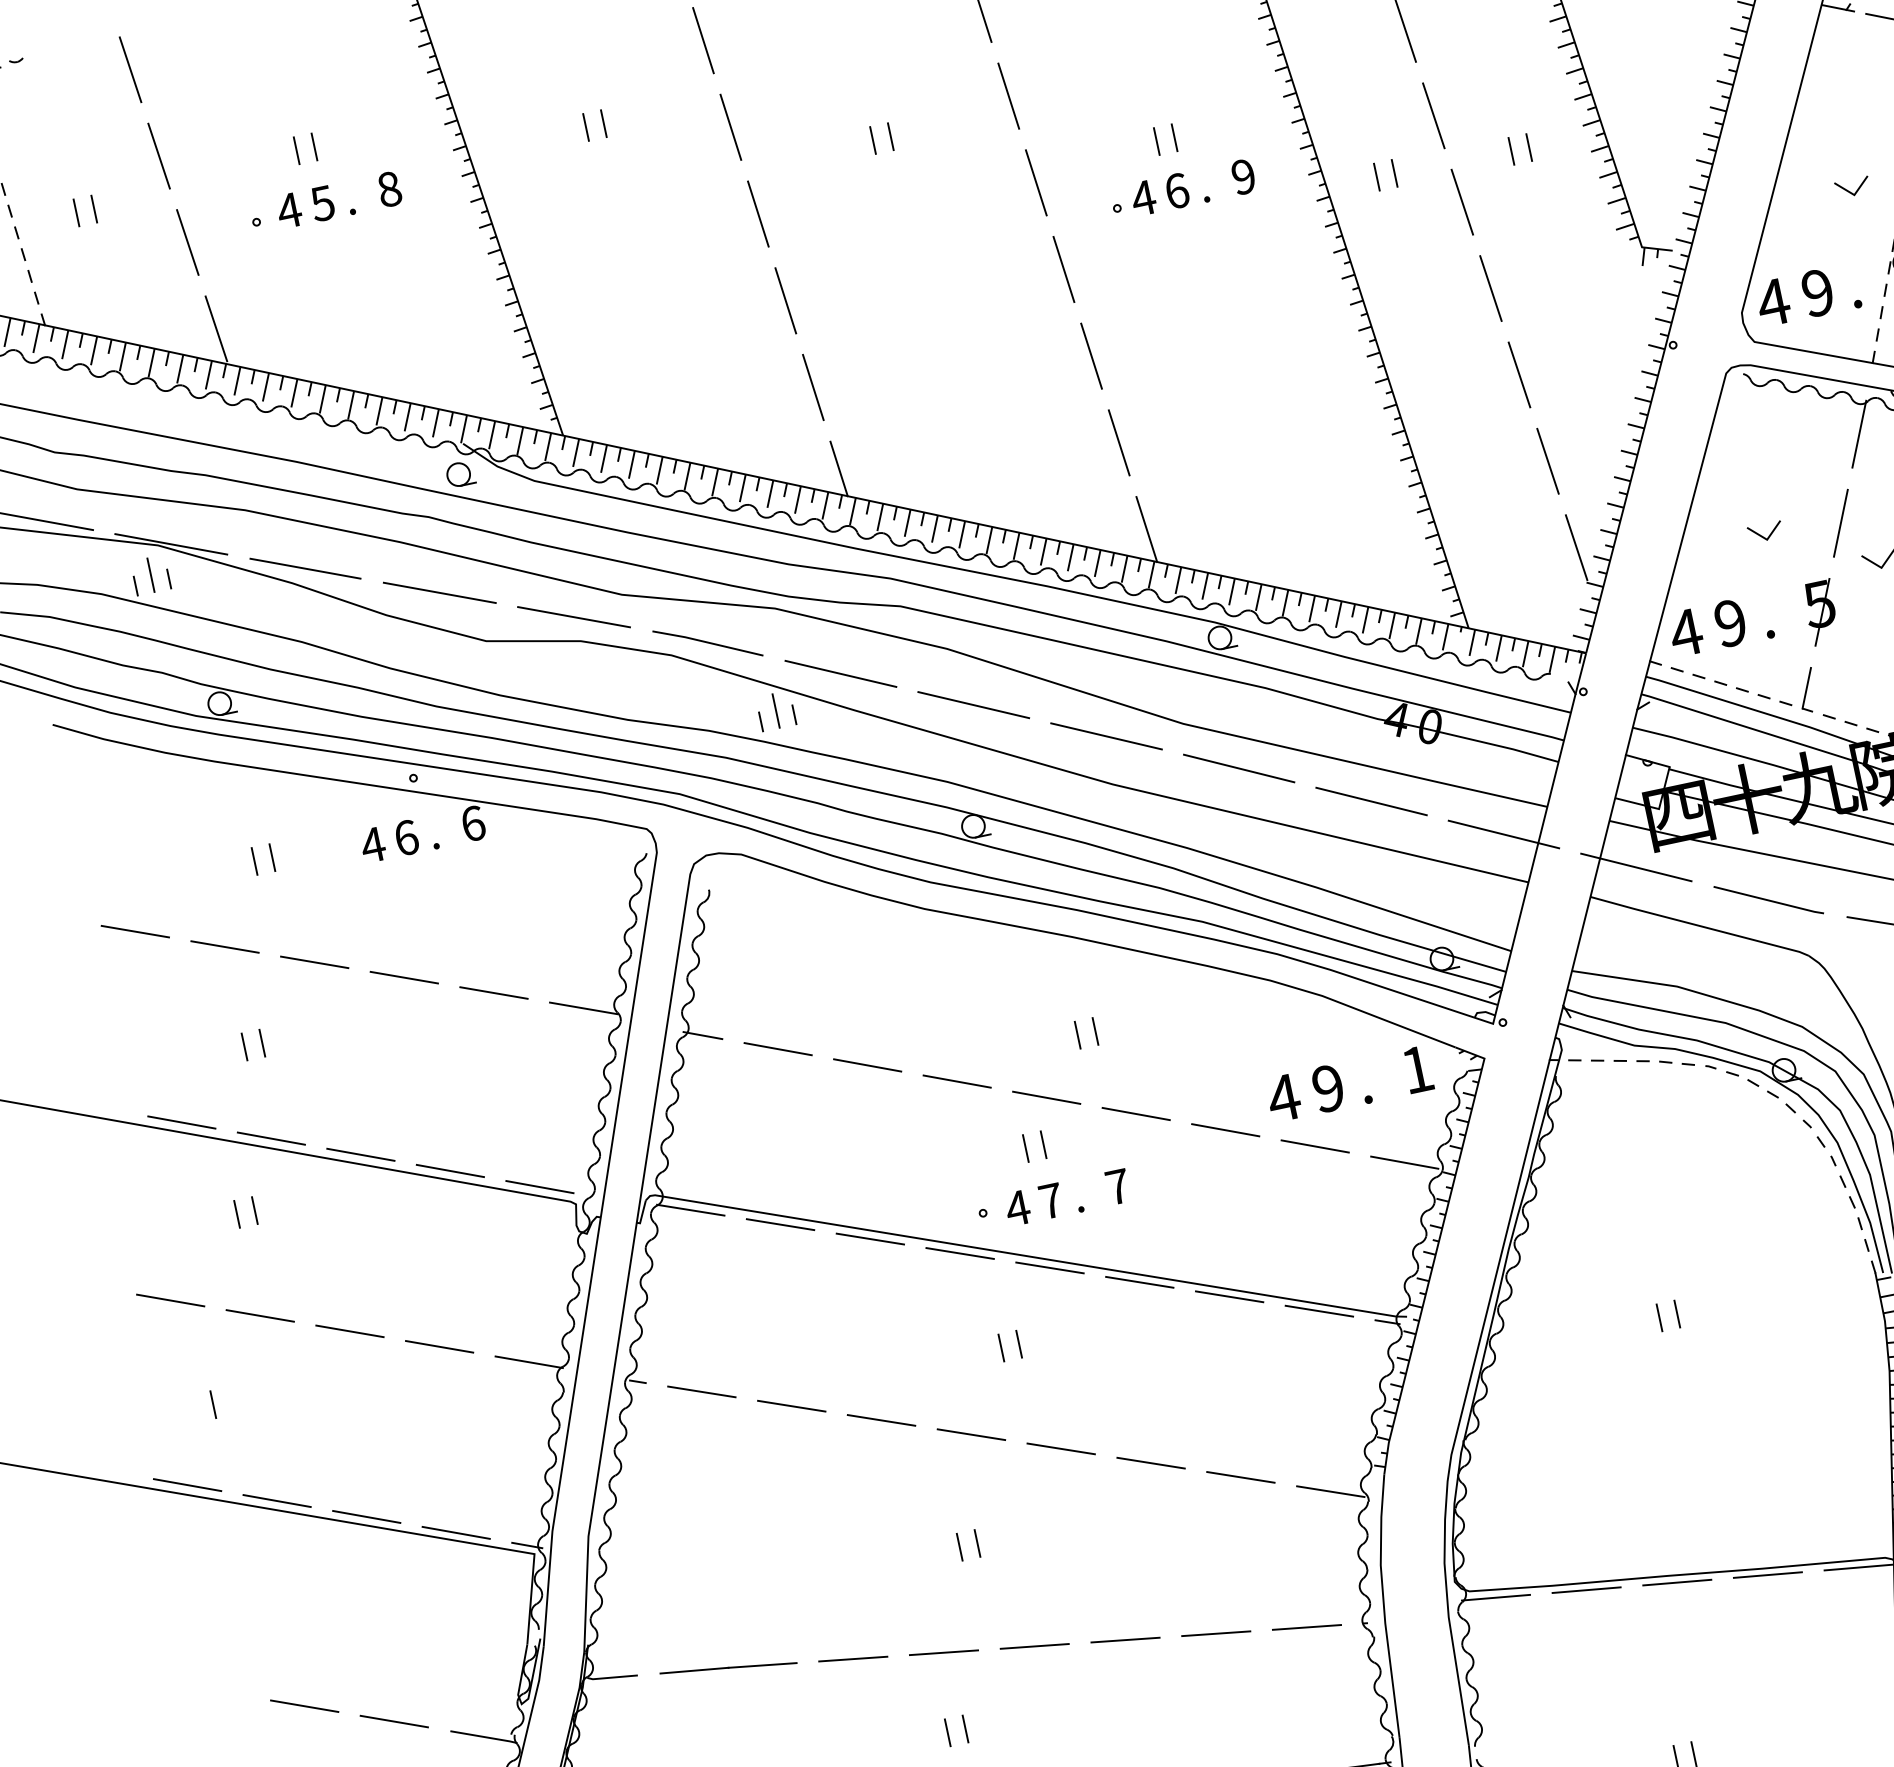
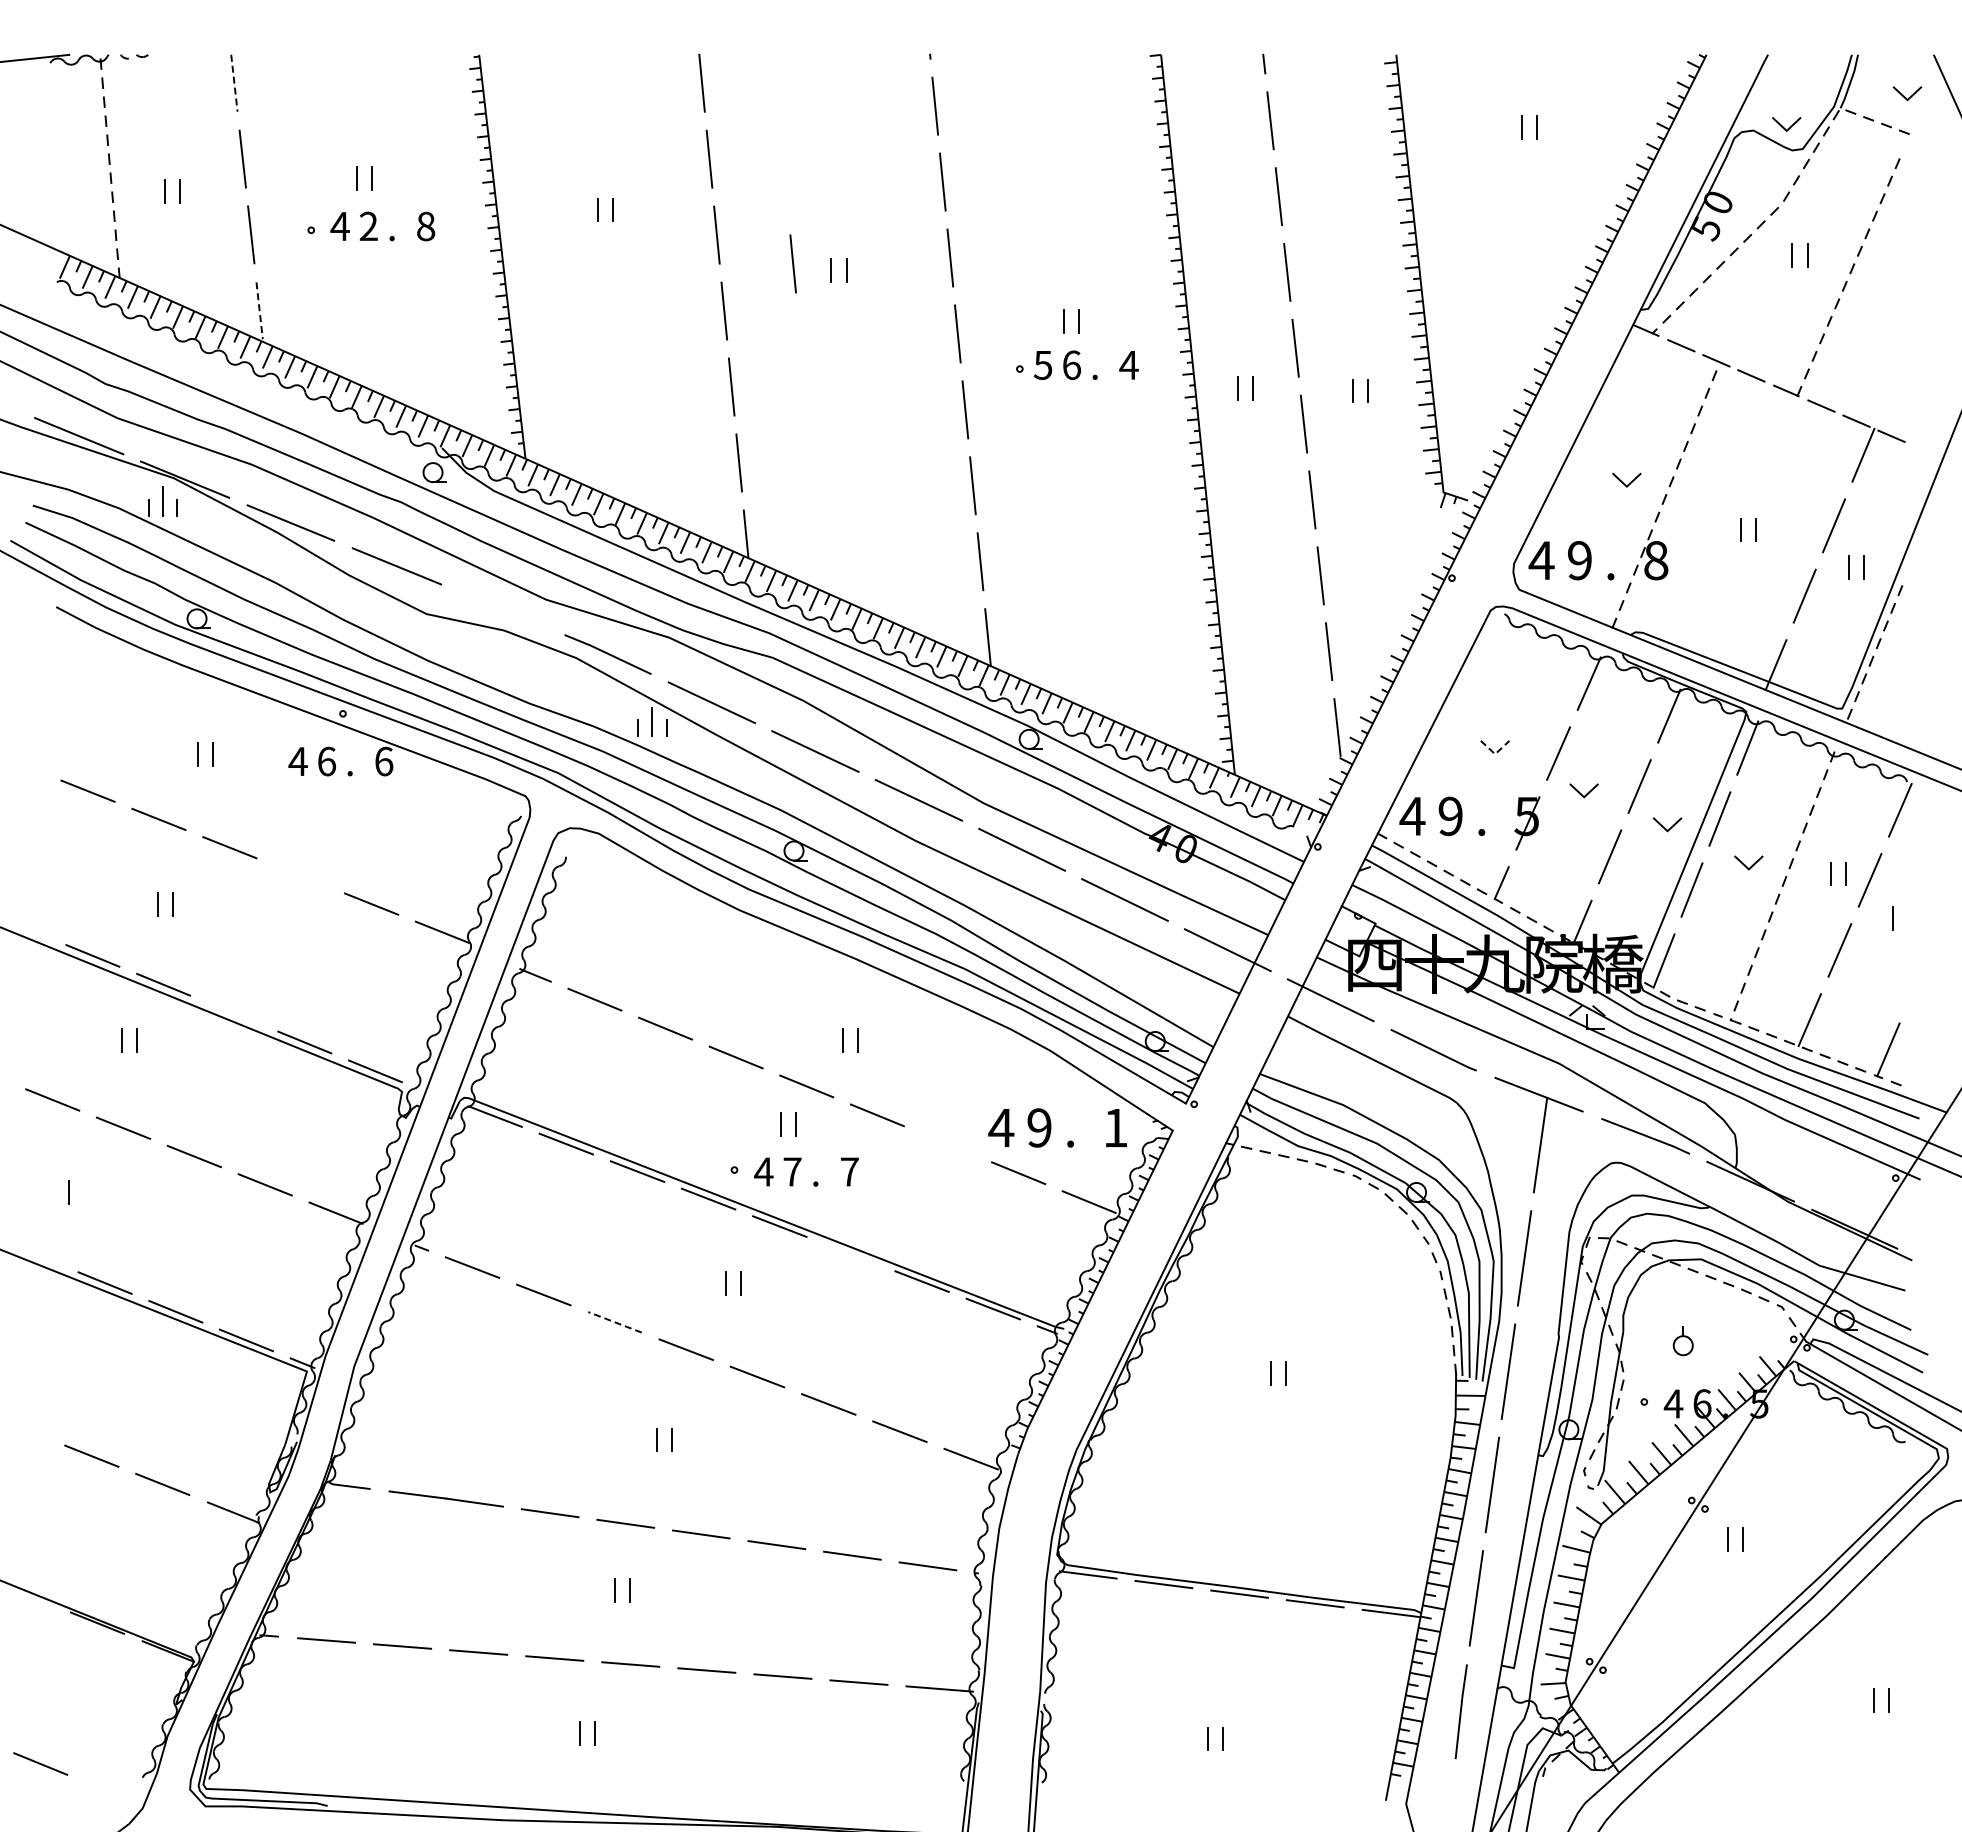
line: (130, 70) -> (234, 83), solid -> dashed
line: (826, 141) -> (792, 263), added
text: (1243, 177) -> (1128, 365), 9 -> 4
text: (1142, 198) -> (1042, 365), 4 -> 5
text: (322, 203) -> (368, 226), 5 -> 2
line: (216, 328) -> (259, 310), solid -> dashed
line: (1767, 539) -> (1495, 754), solid -> dashed
line: (573, 617) -> (502, 609), removed
line: (404, 977) -> (300, 875), removed
line: (1225, 1130) -> (947, 1144), removed
line: (360, 1154) -> (233, 1013), removed
line: (1139, 1281) -> (850, 1253), removed
line: (882, 1420) -> (615, 1322), solid -> dashed
line: (186, 1485) -> (33, 1254), removed

